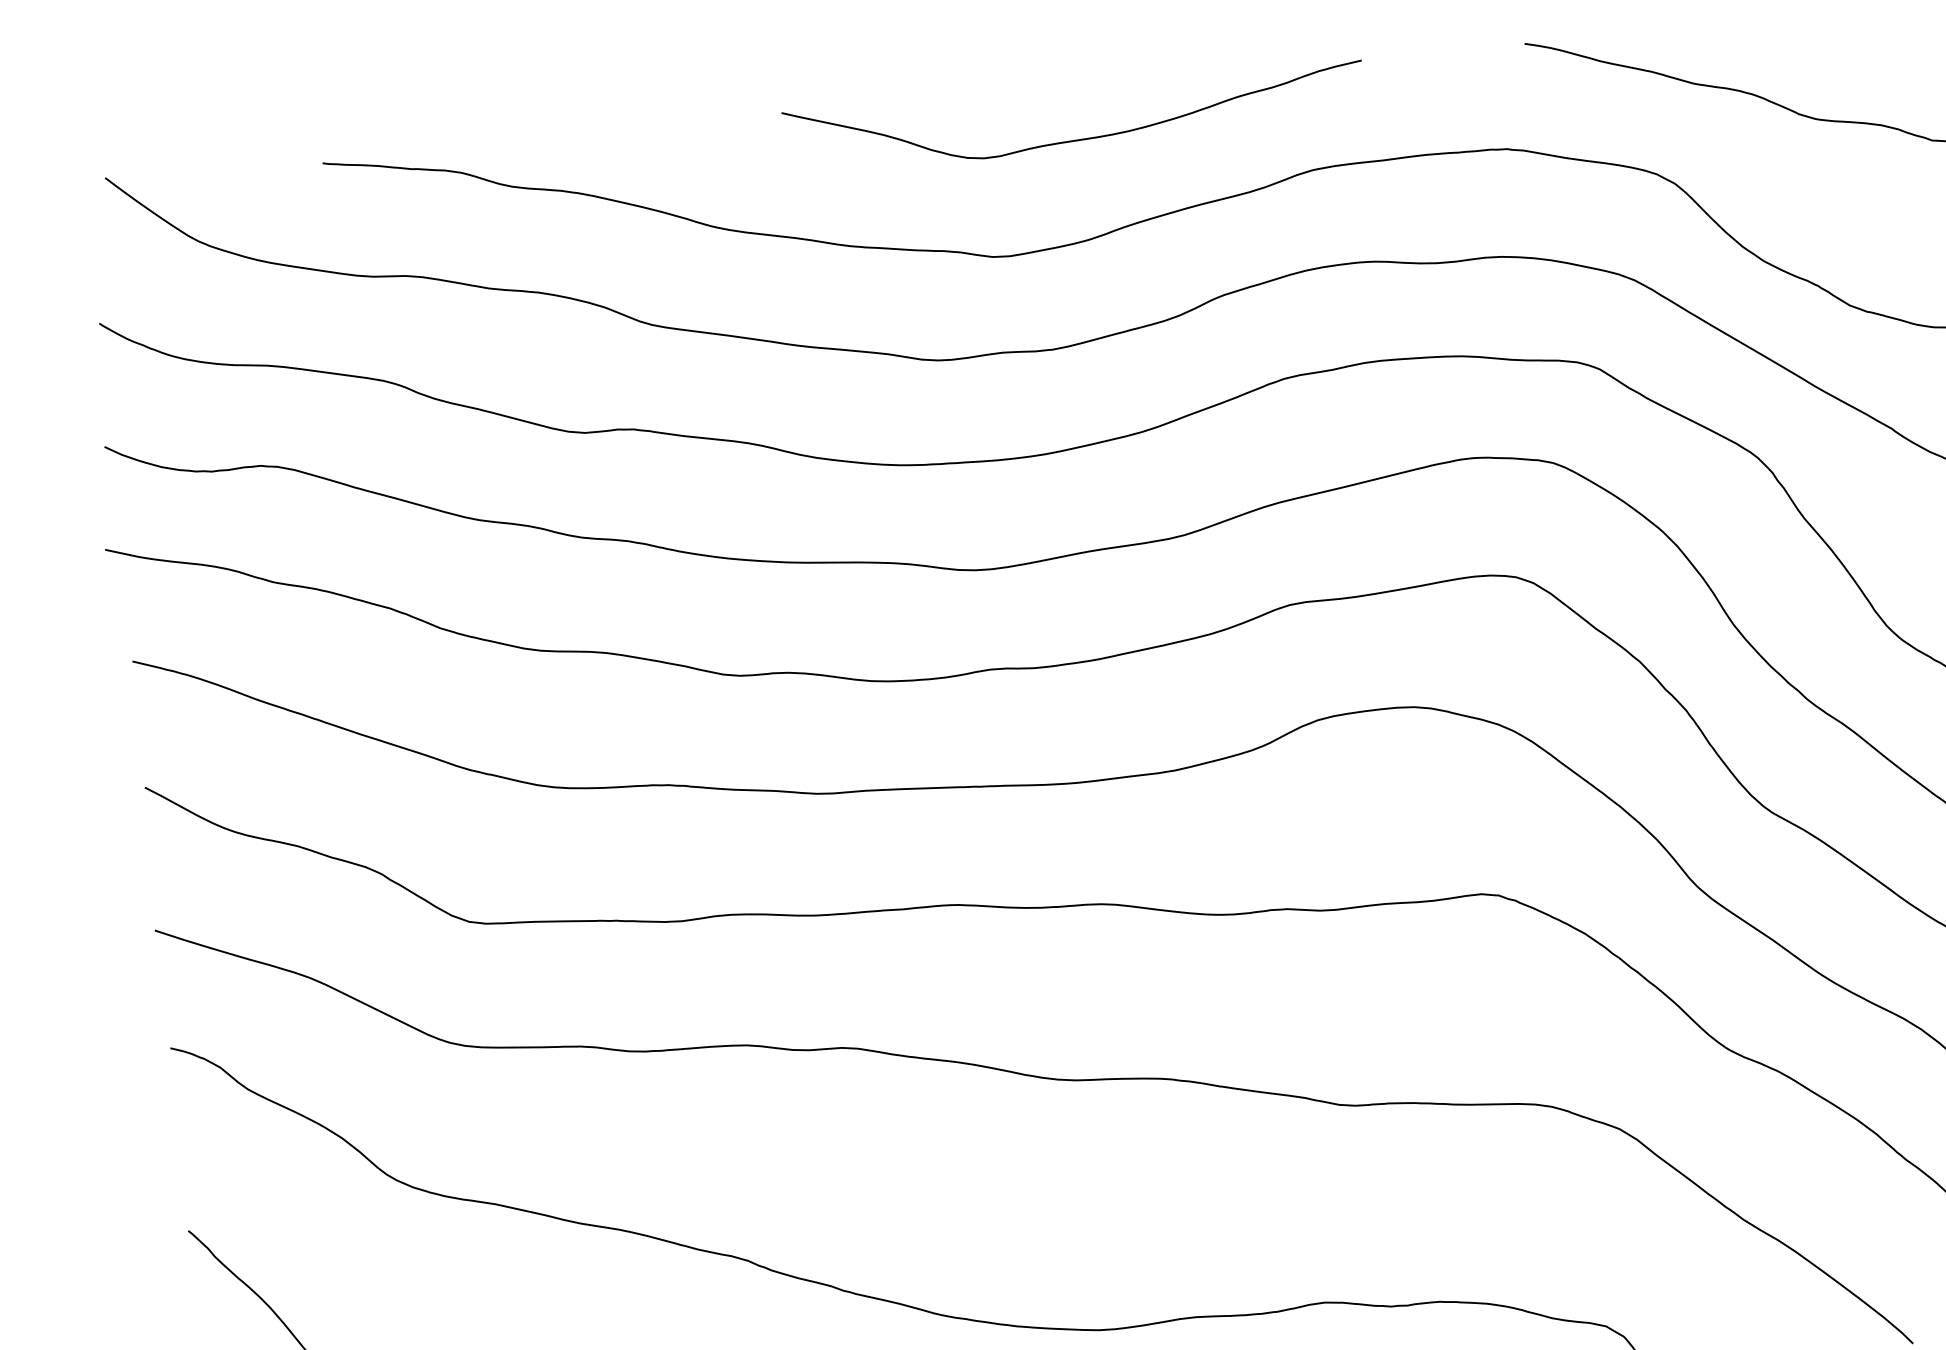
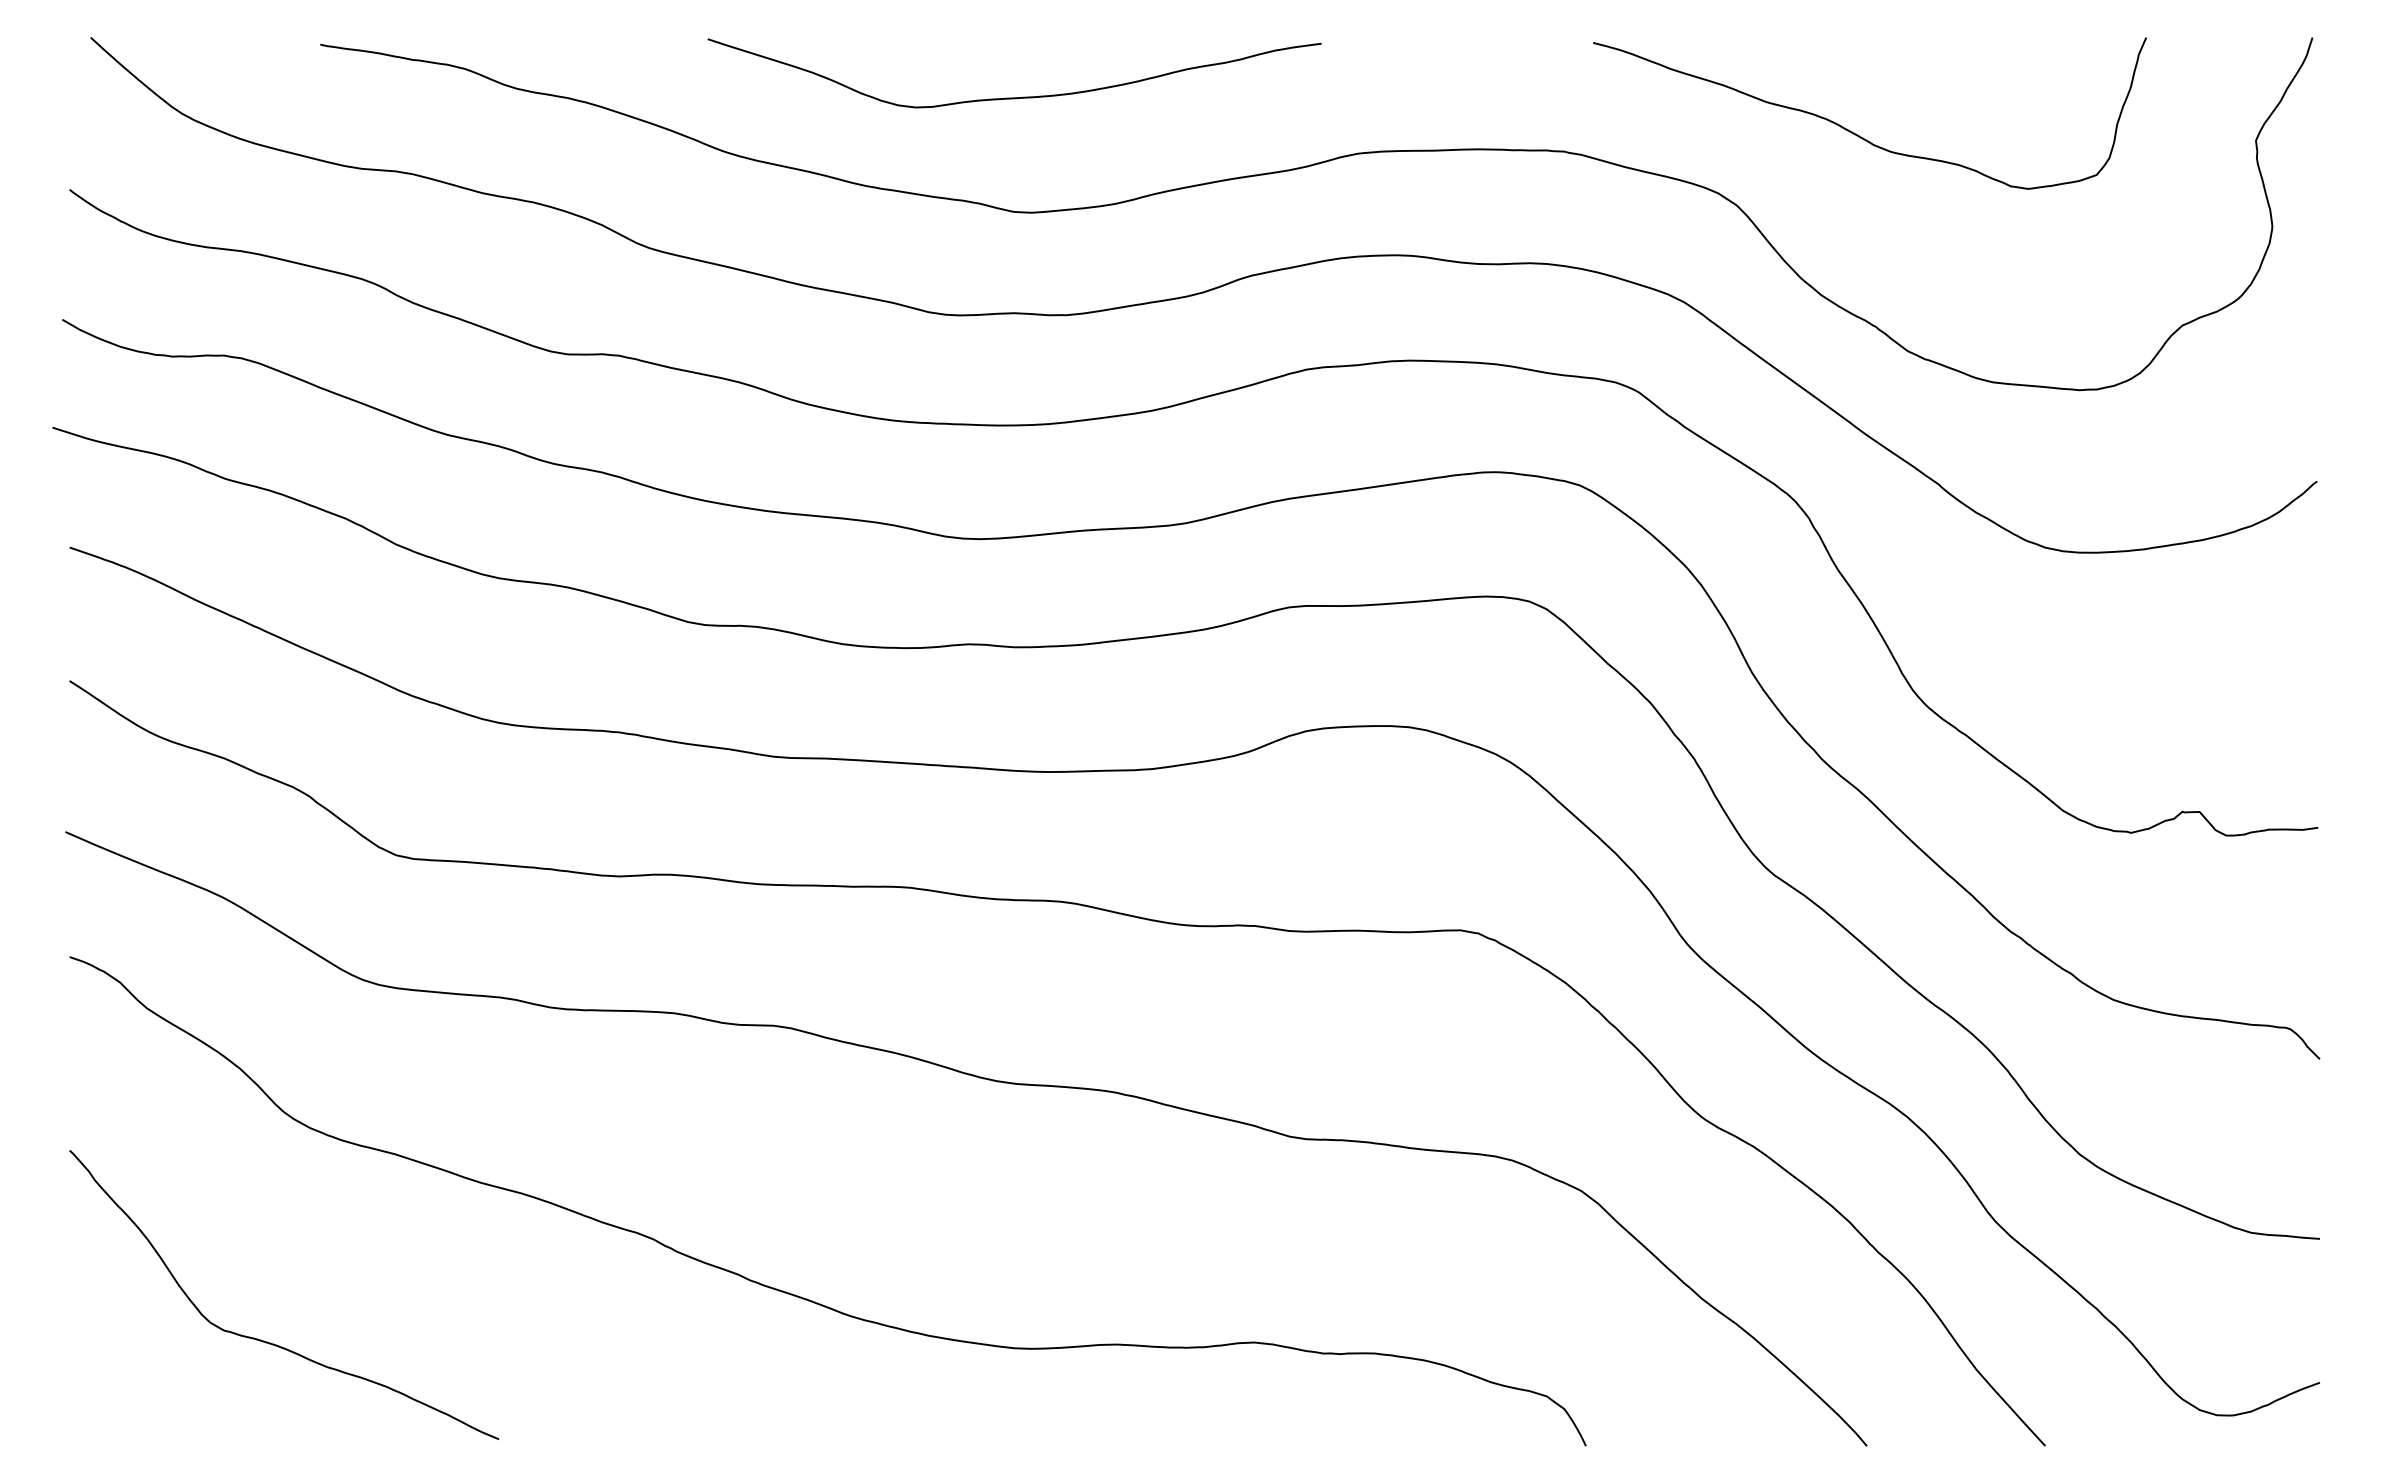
curve: (1076, 139) -> (1014, 97), moved

